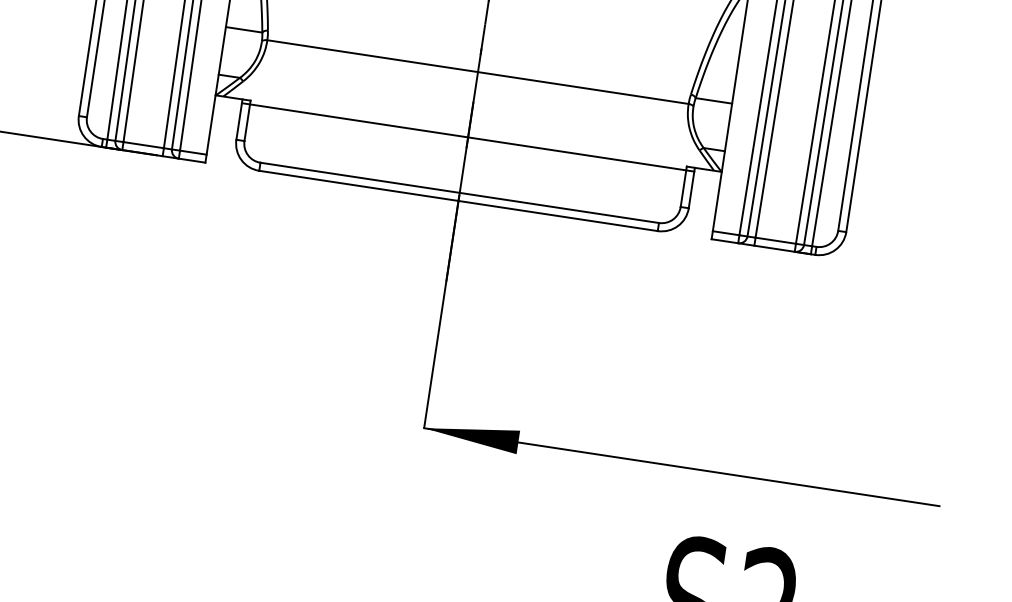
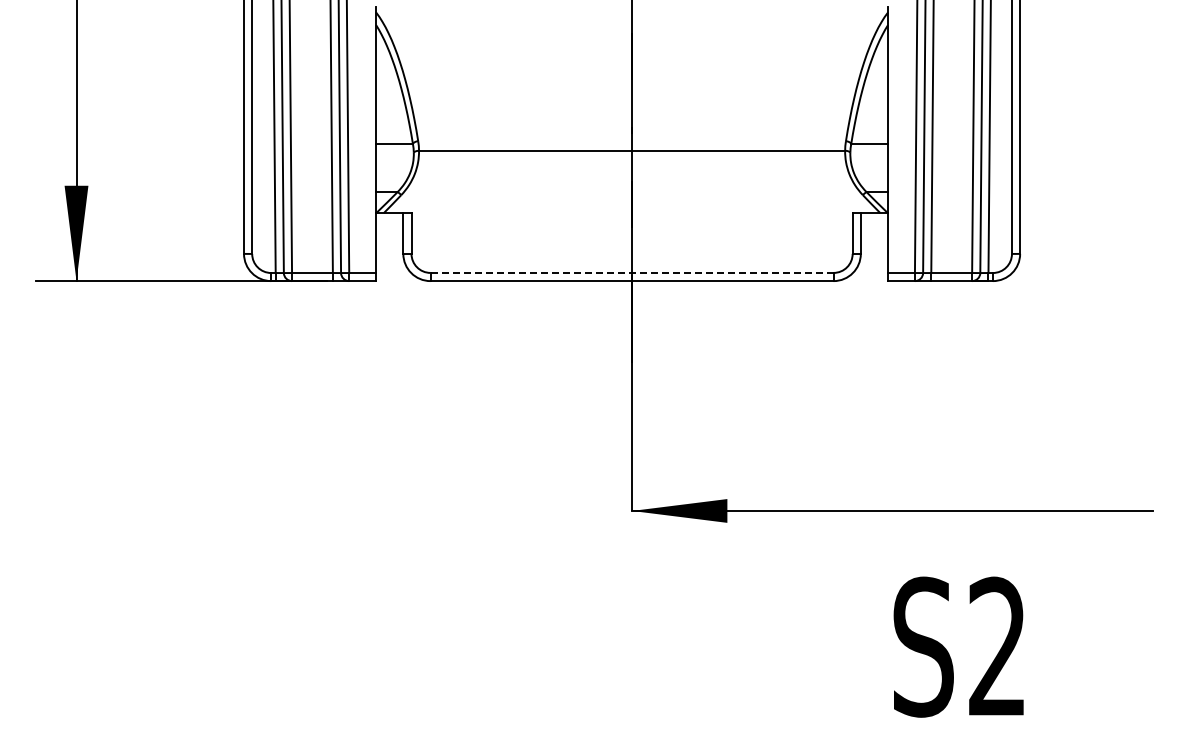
line: (467, 136) -> (631, 216), removed
line: (460, 192) -> (632, 272), solid -> dashed

